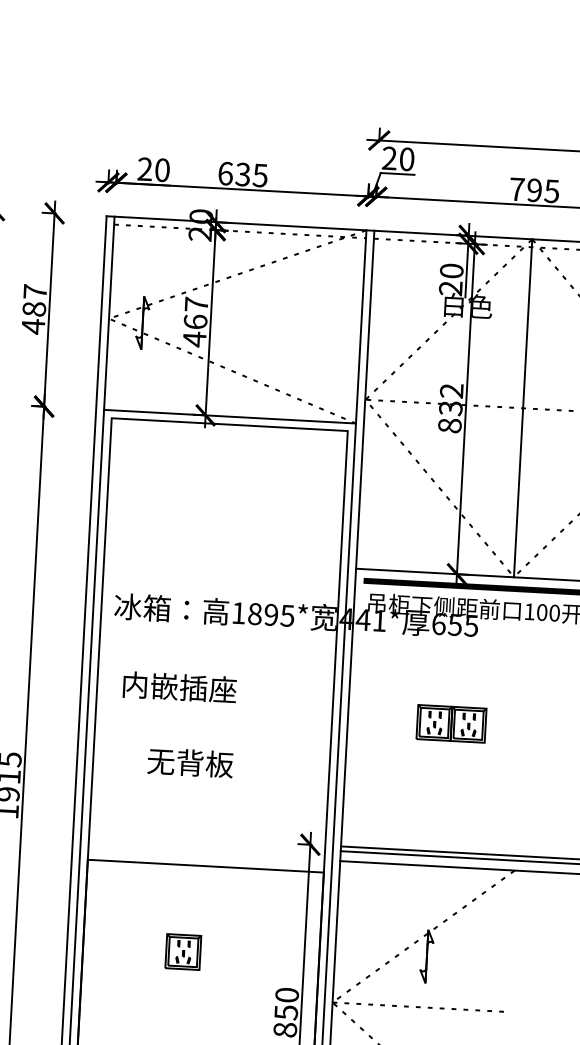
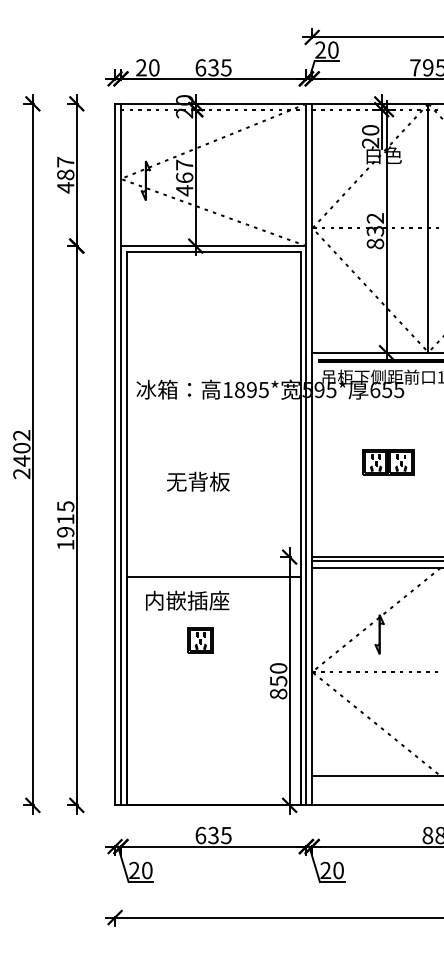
text: (363, 619) -> (319, 389), 441* -> 595*
text: (179, 687) -> (187, 600), moved
text: (190, 762) -> (198, 481), moved

